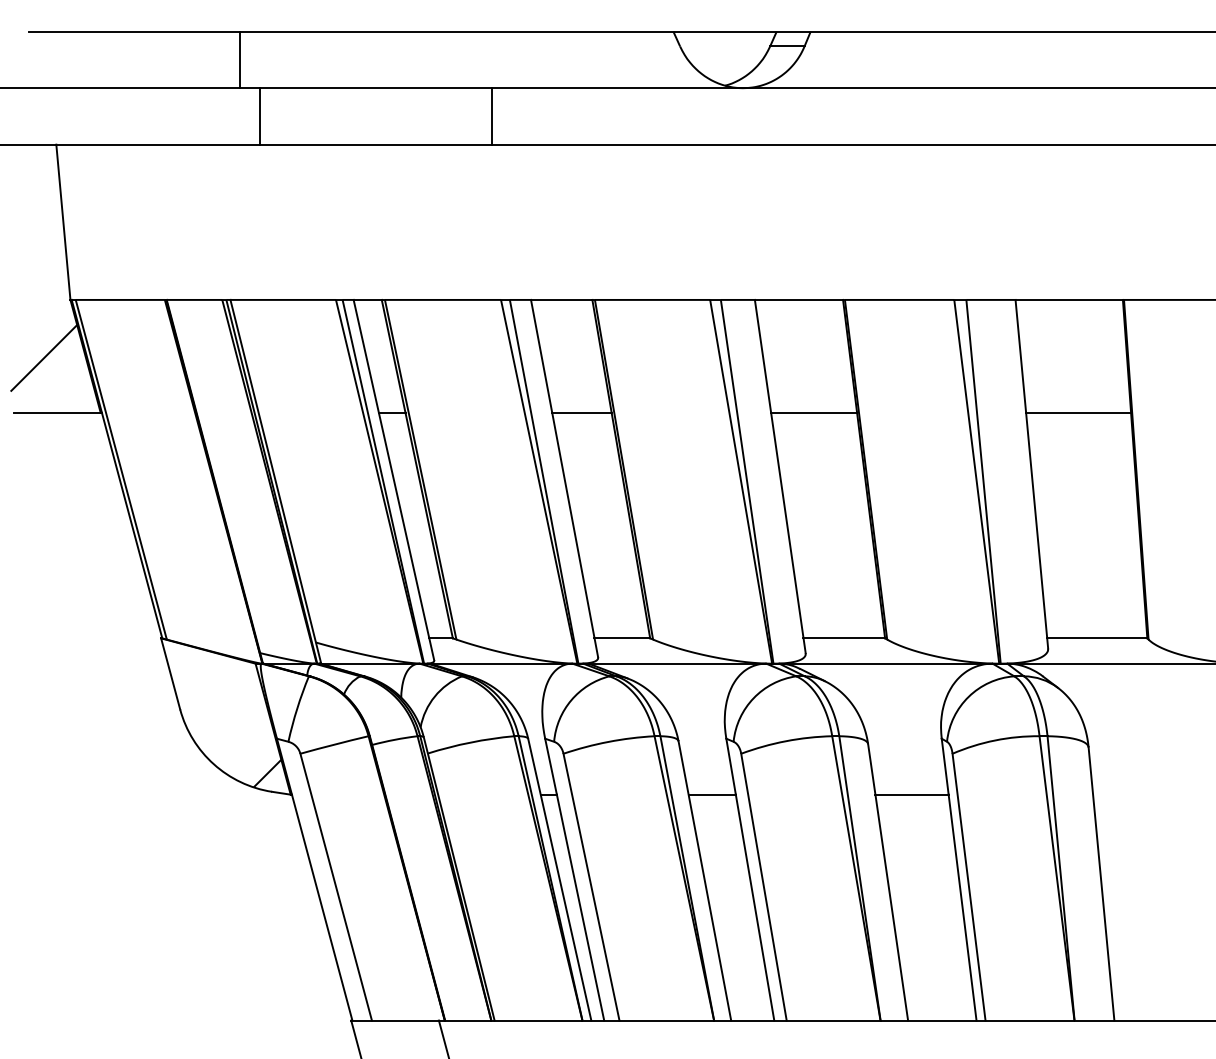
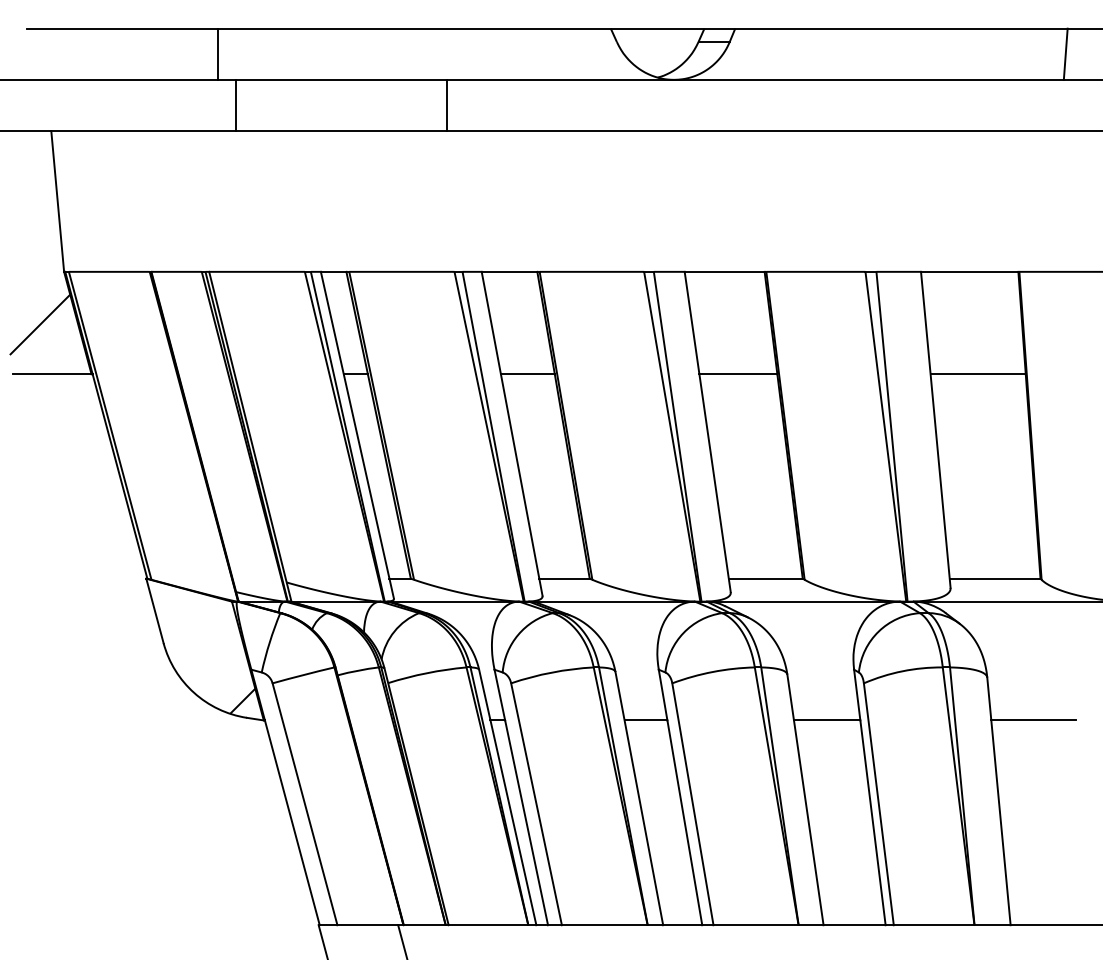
line: (1175, 59) -> (1066, 53), added
line: (1139, 794) -> (1033, 720), added

